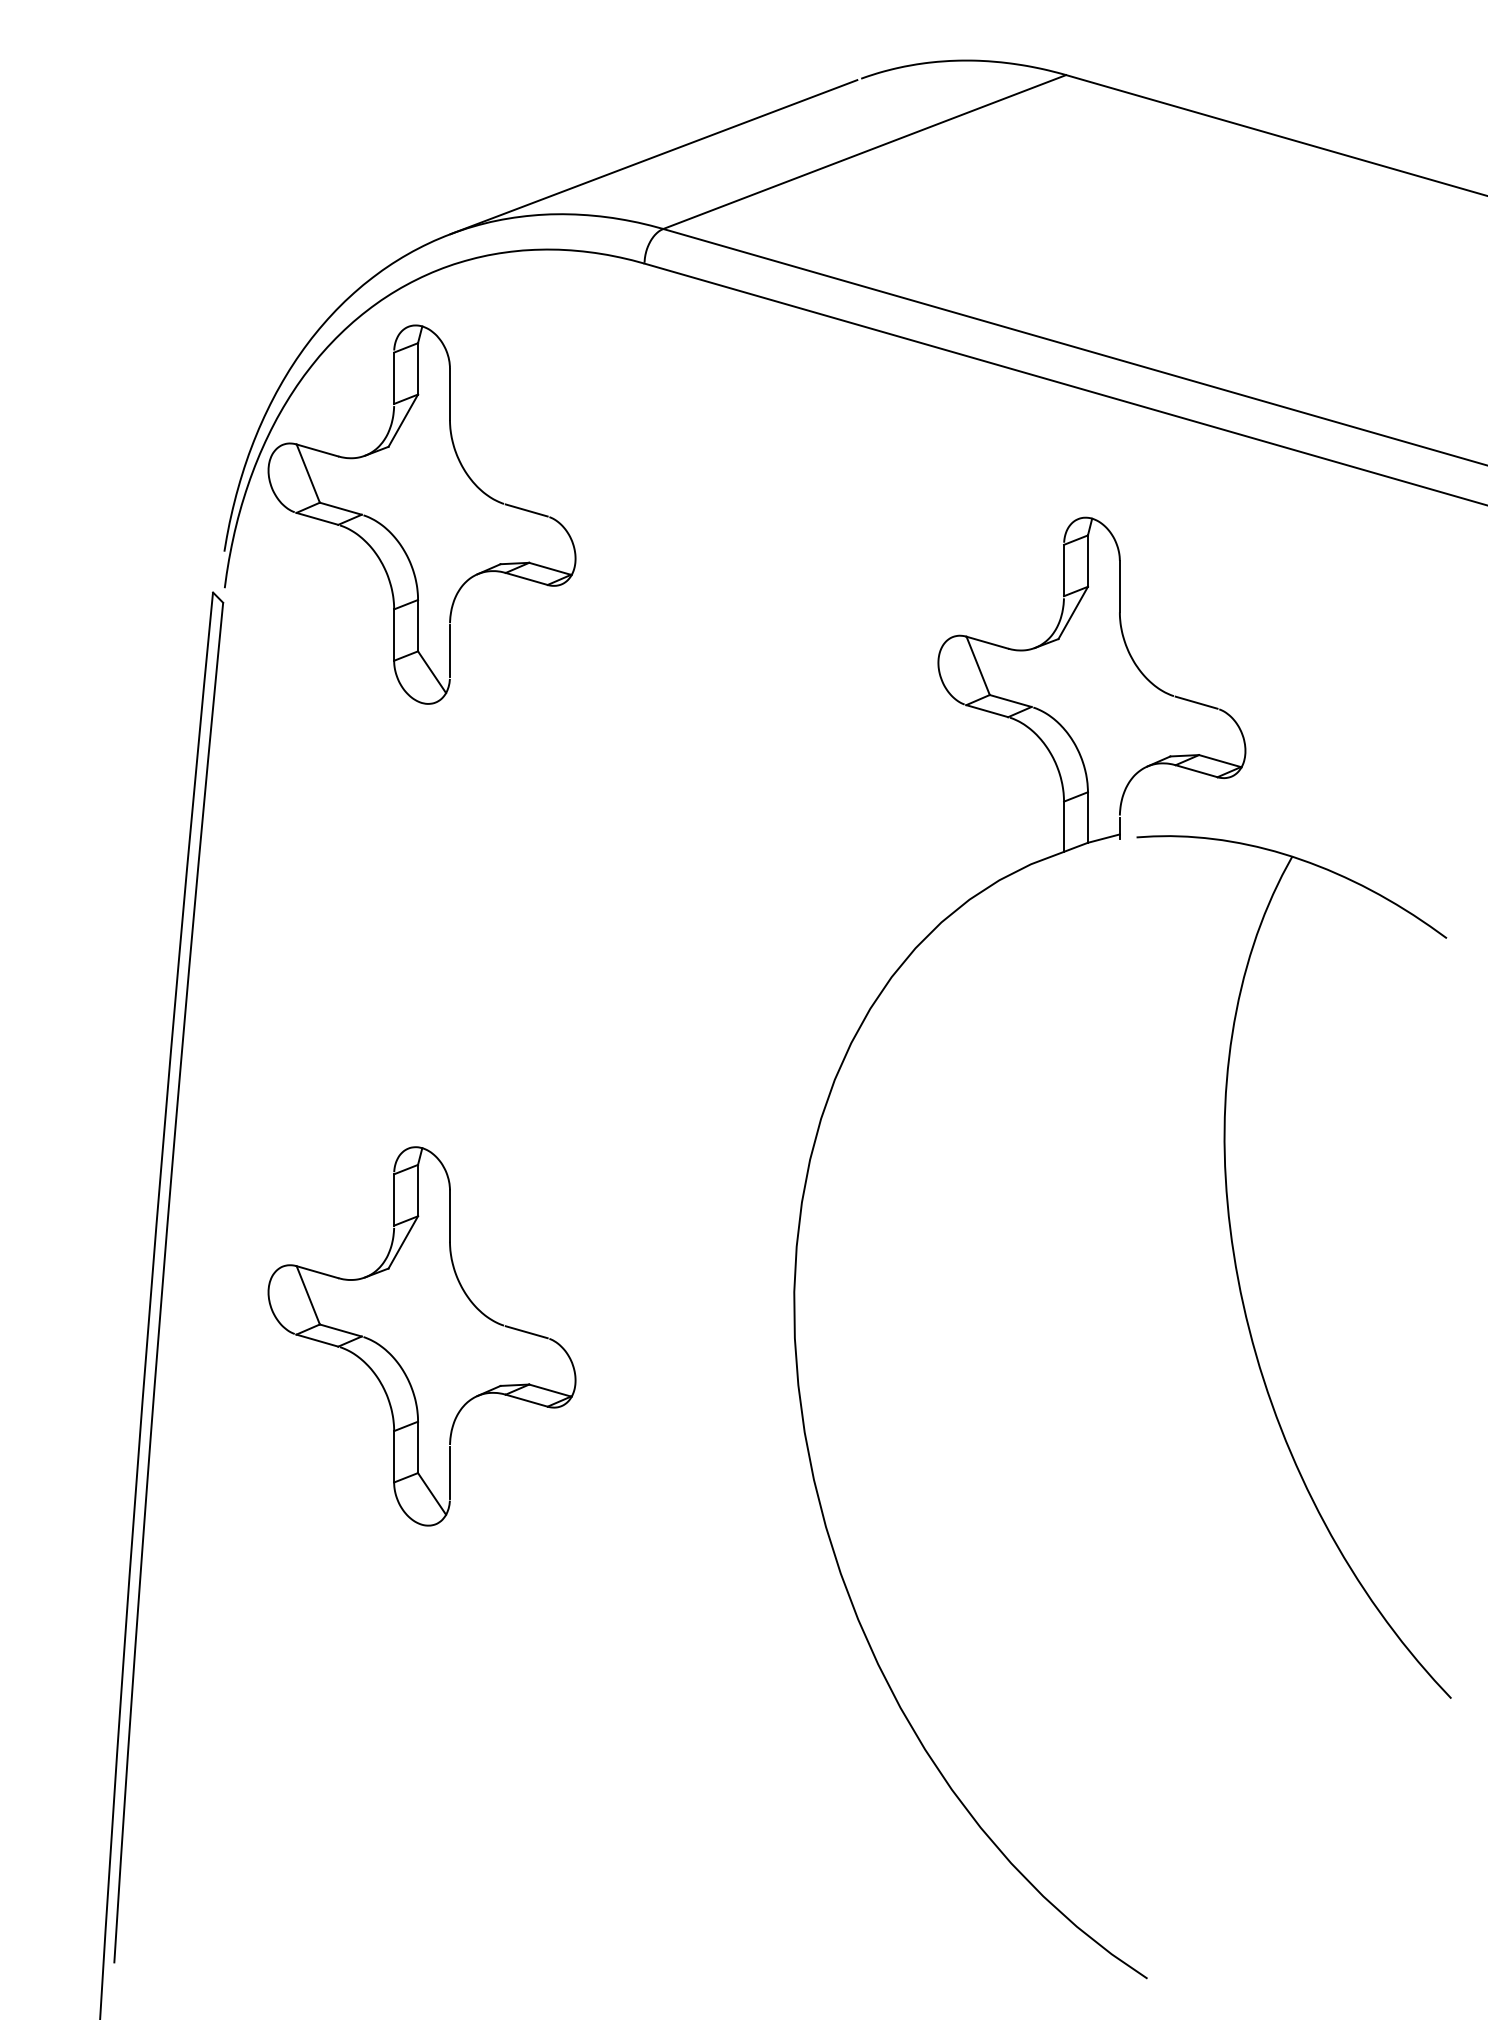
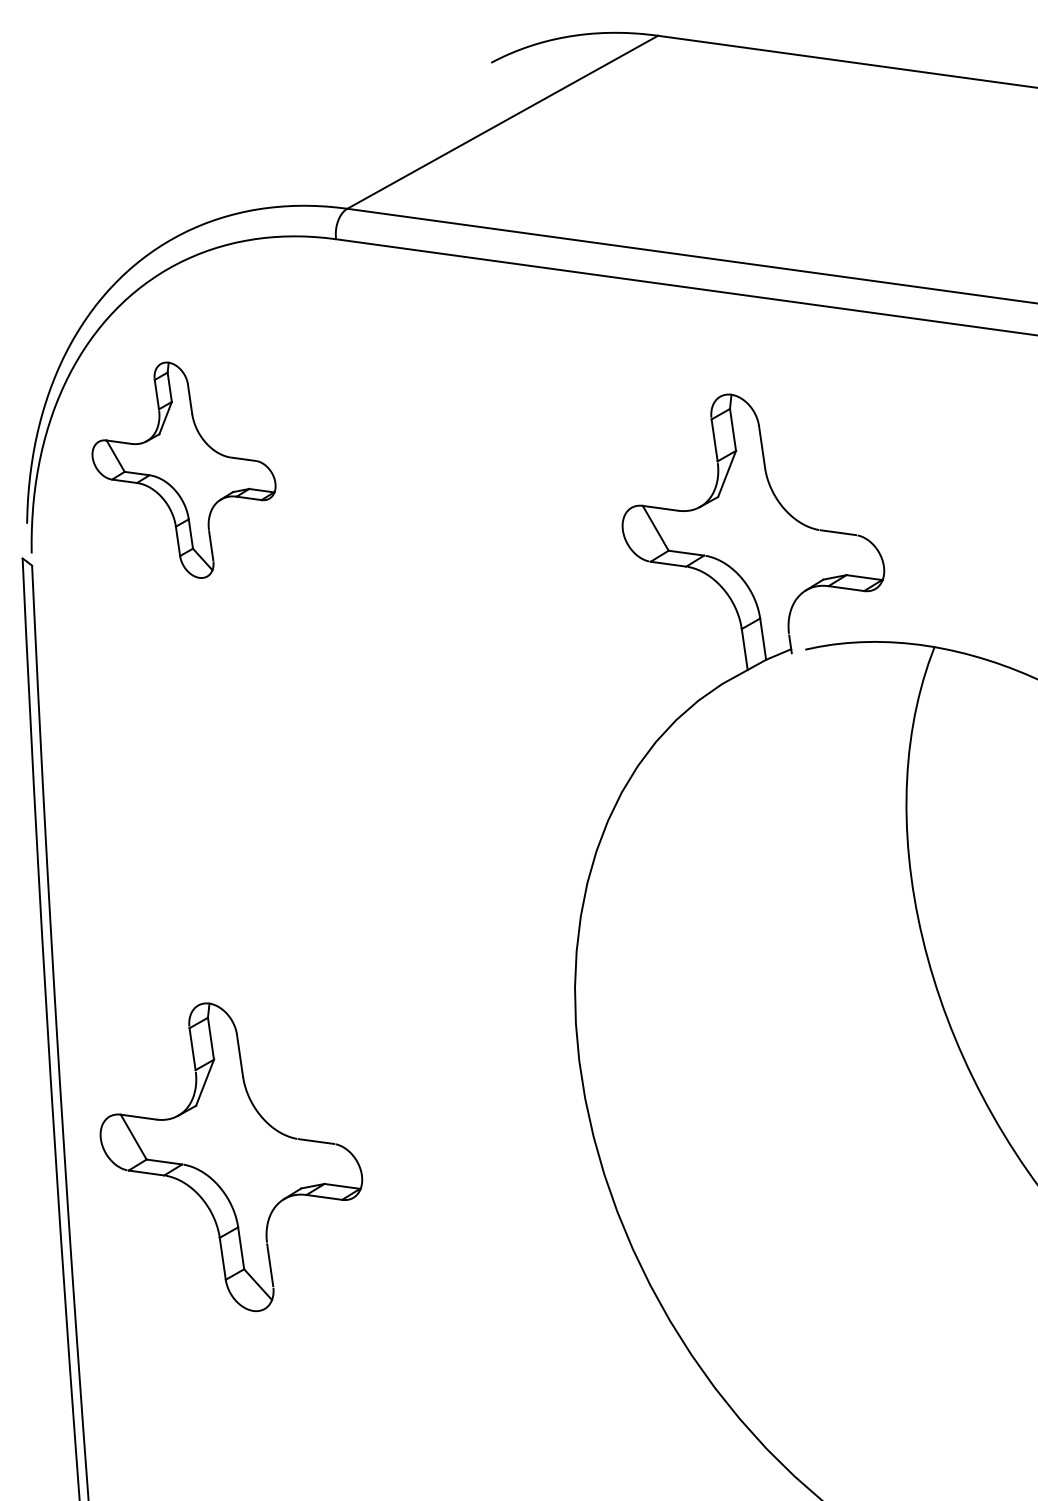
line: (653, 157) -> (330, 151), removed
part: (421, 514) -> (183, 470), size x0.7
part: (397, 1360) -> (214, 1179), moved

